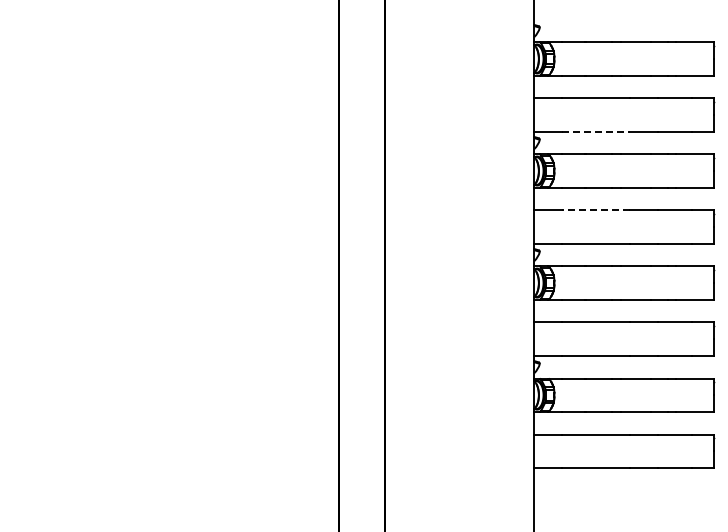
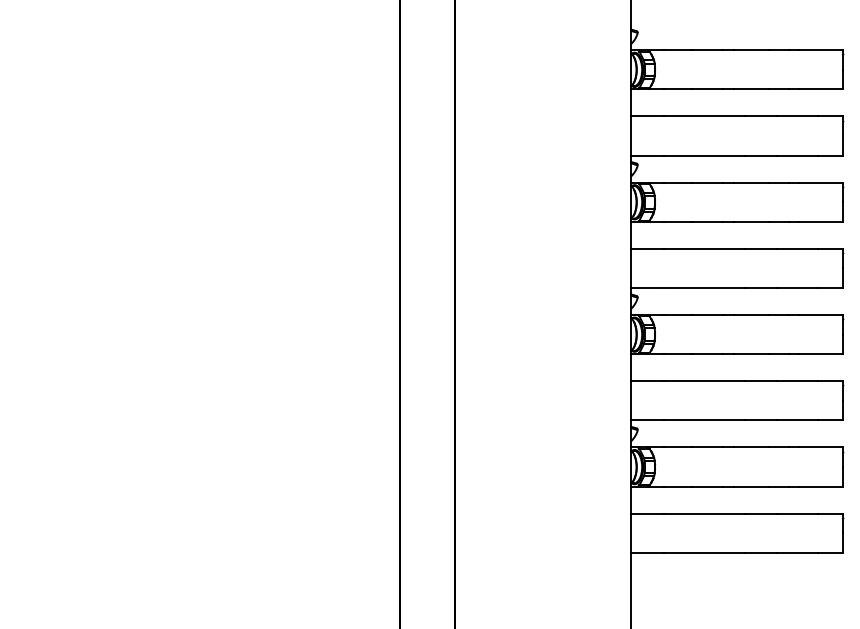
line: (596, 131) -> (704, 155), dashed -> solid
line: (596, 210) -> (704, 248), dashed -> solid

